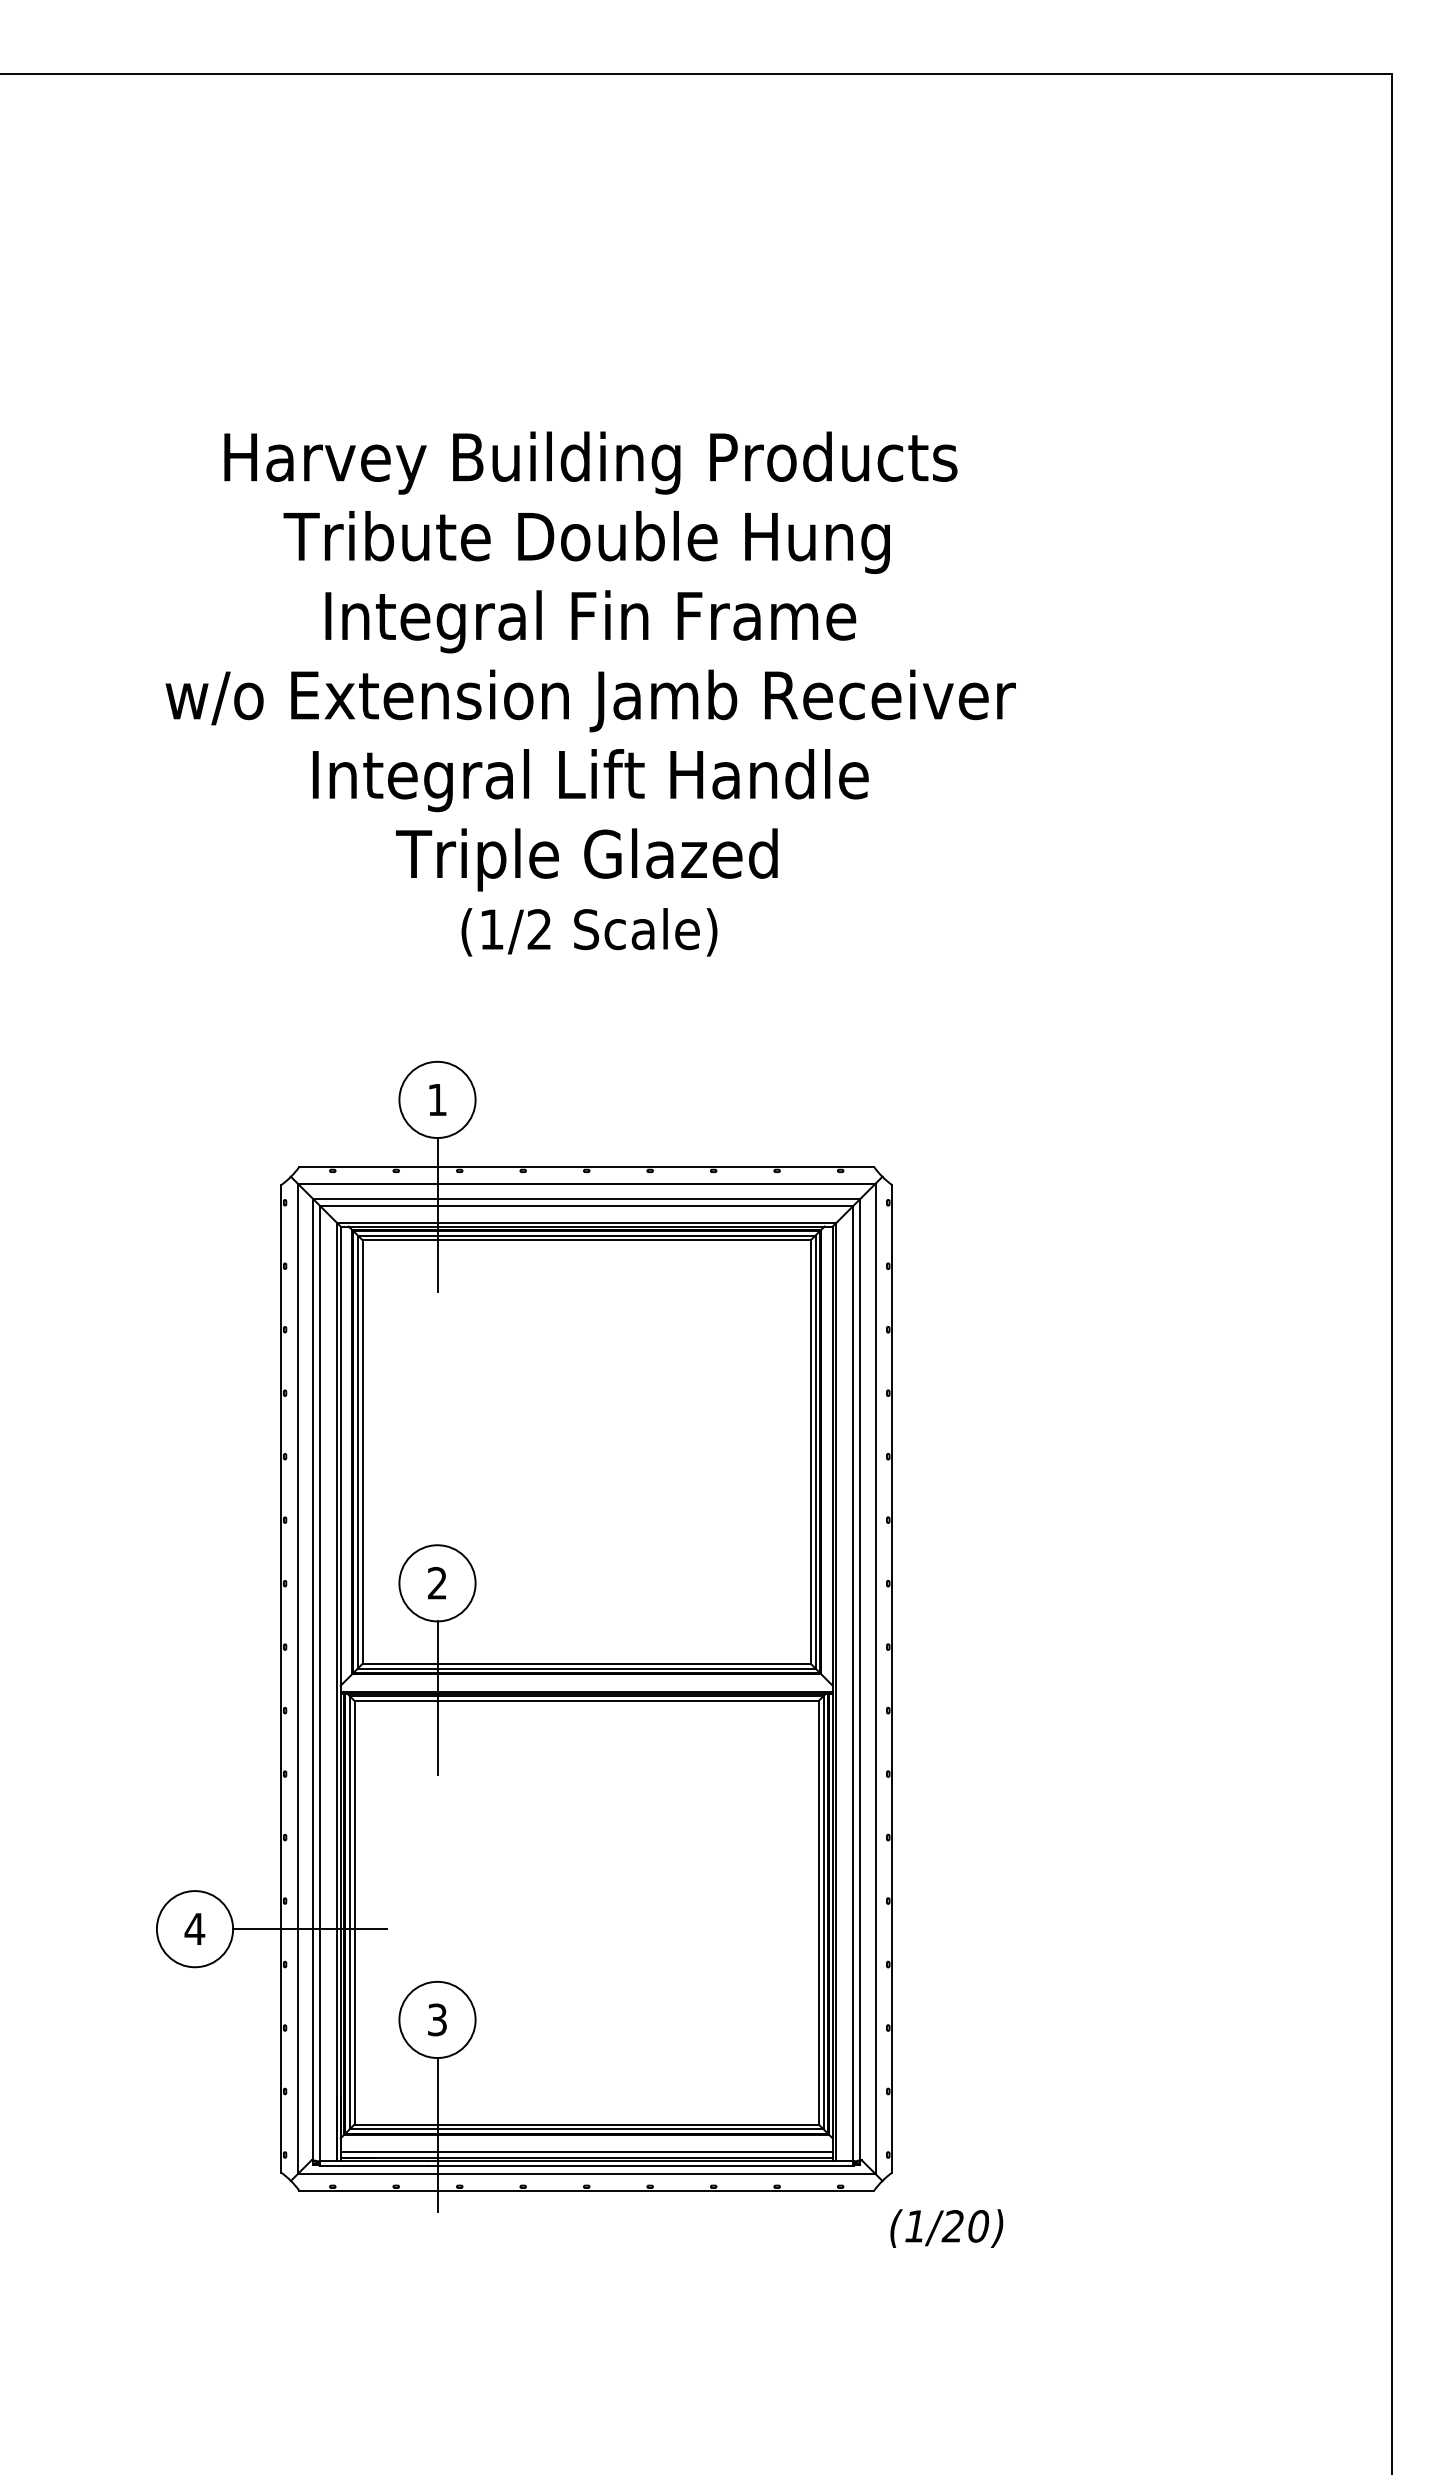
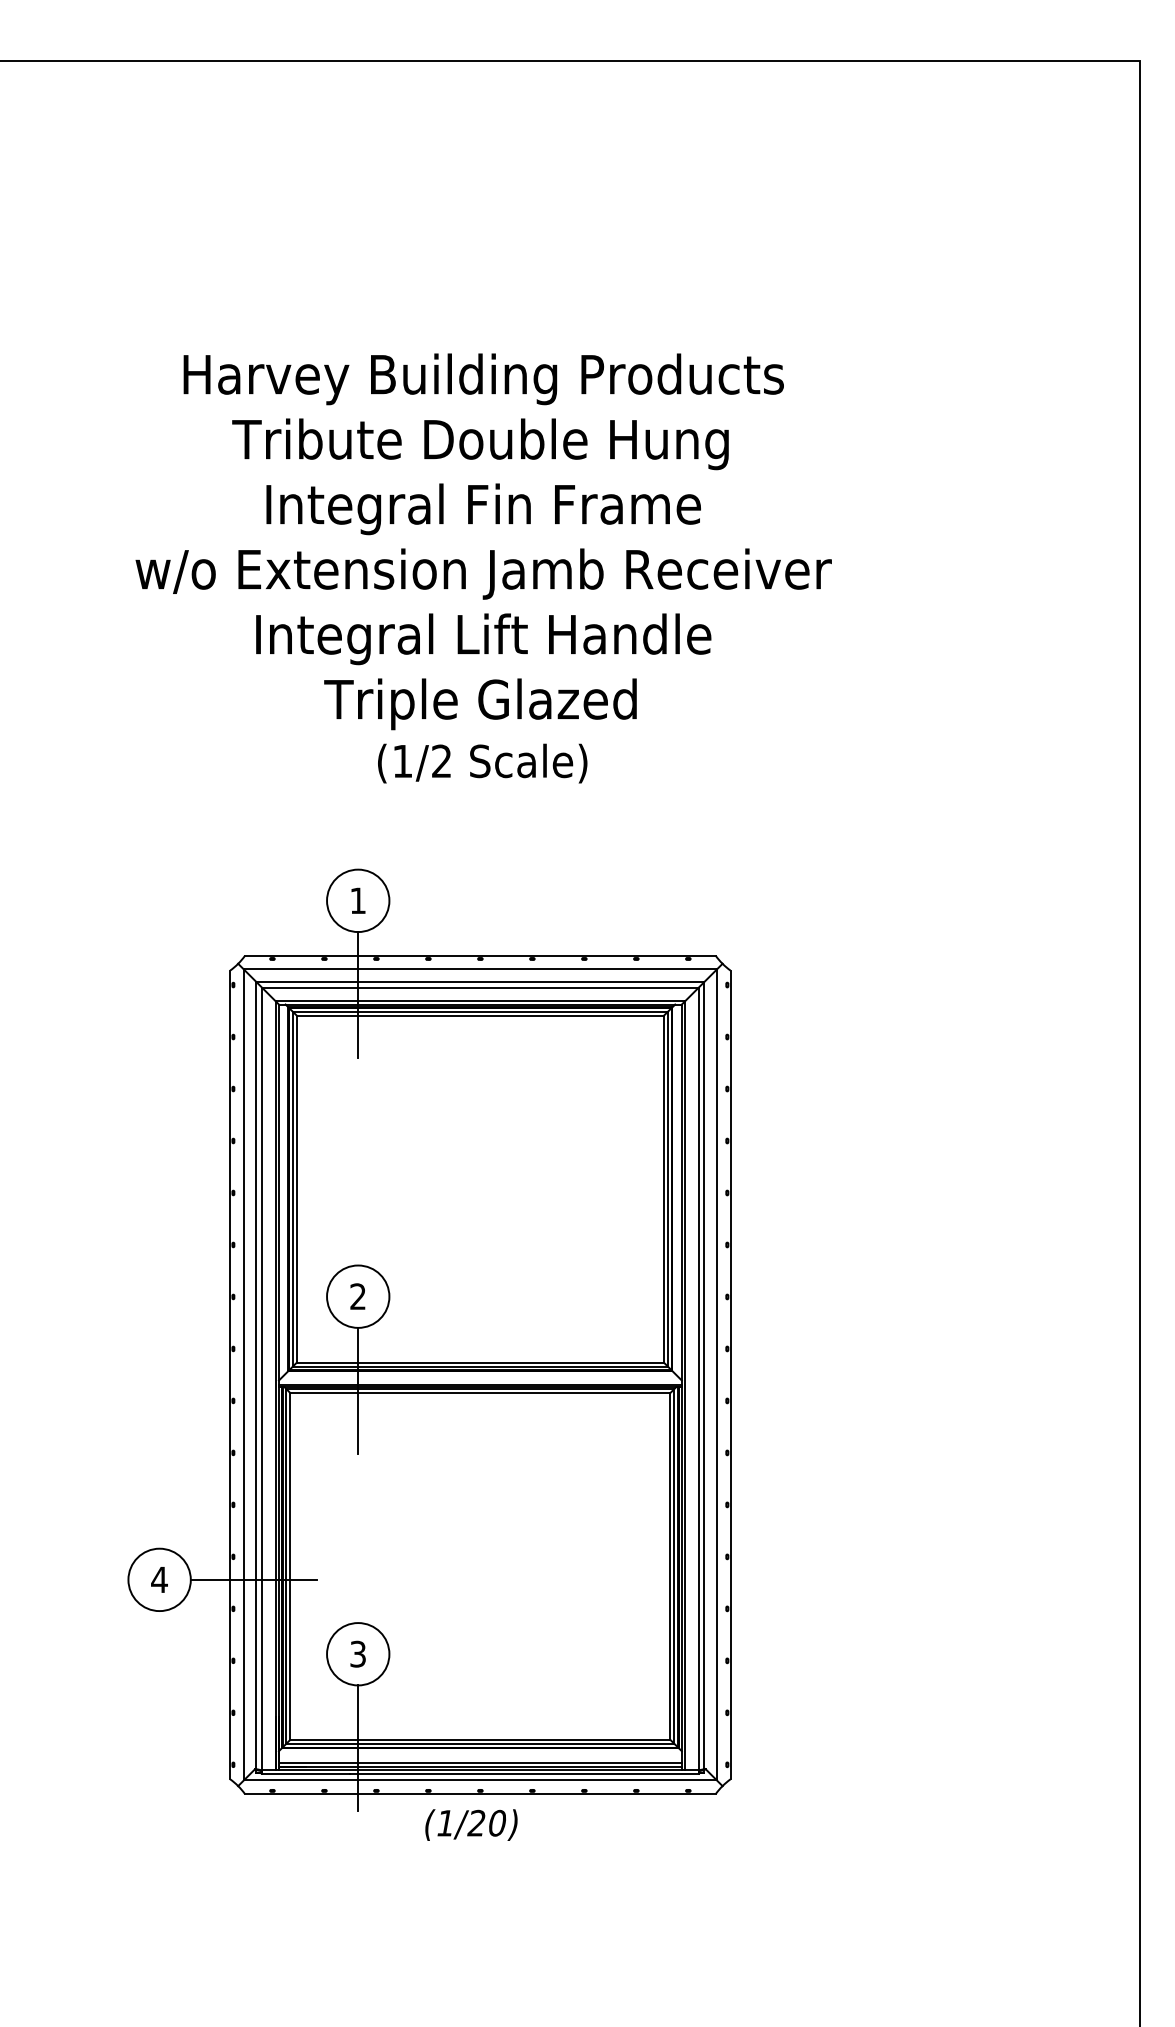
text: (946, 2228) -> (471, 1825), moved

